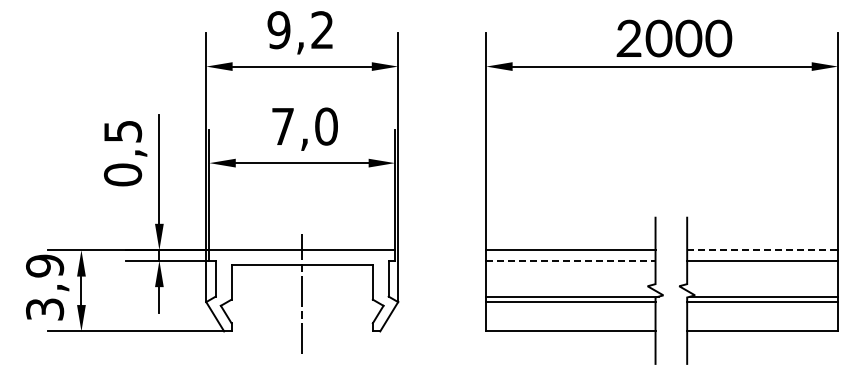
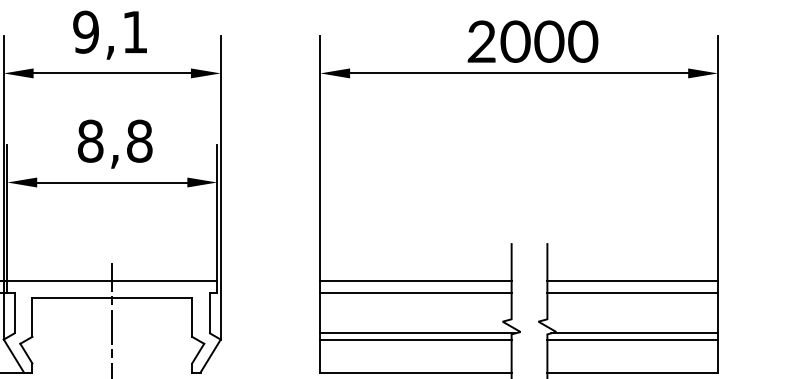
text: (321, 29) -> (134, 31), 9,2 -> 9,1
text: (304, 126) -> (114, 141), 7,0 -> 8,8
line: (763, 250) -> (633, 281), dashed -> solid
line: (570, 260) -> (415, 292), dashed -> solid

